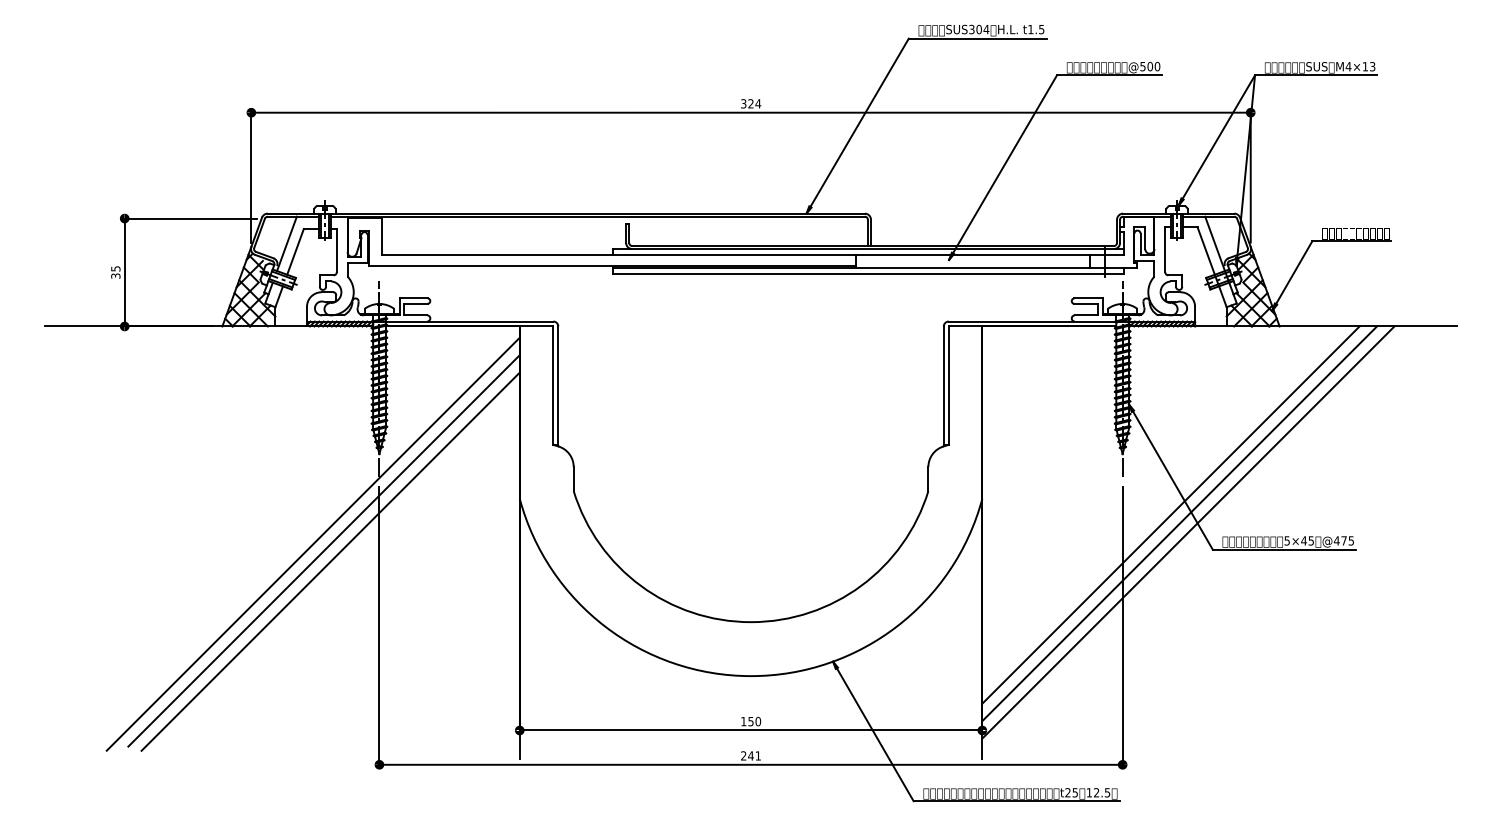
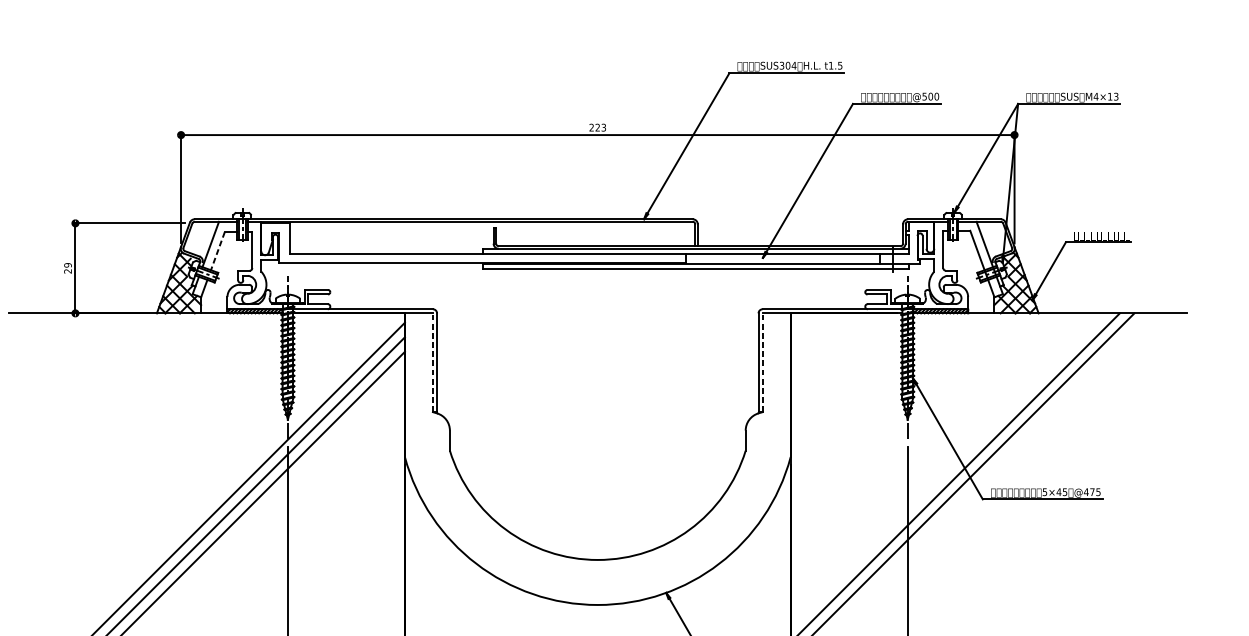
text: (751, 103) -> (598, 127), 324 -> 223
line: (295, 252) -> (217, 251), solid -> dashed
text: (115, 272) -> (67, 268), 35 -> 29
line: (553, 385) -> (433, 362), solid -> dashed
line: (948, 385) -> (762, 362), solid -> dashed
line: (1170, 514) -> (947, 470), removed

